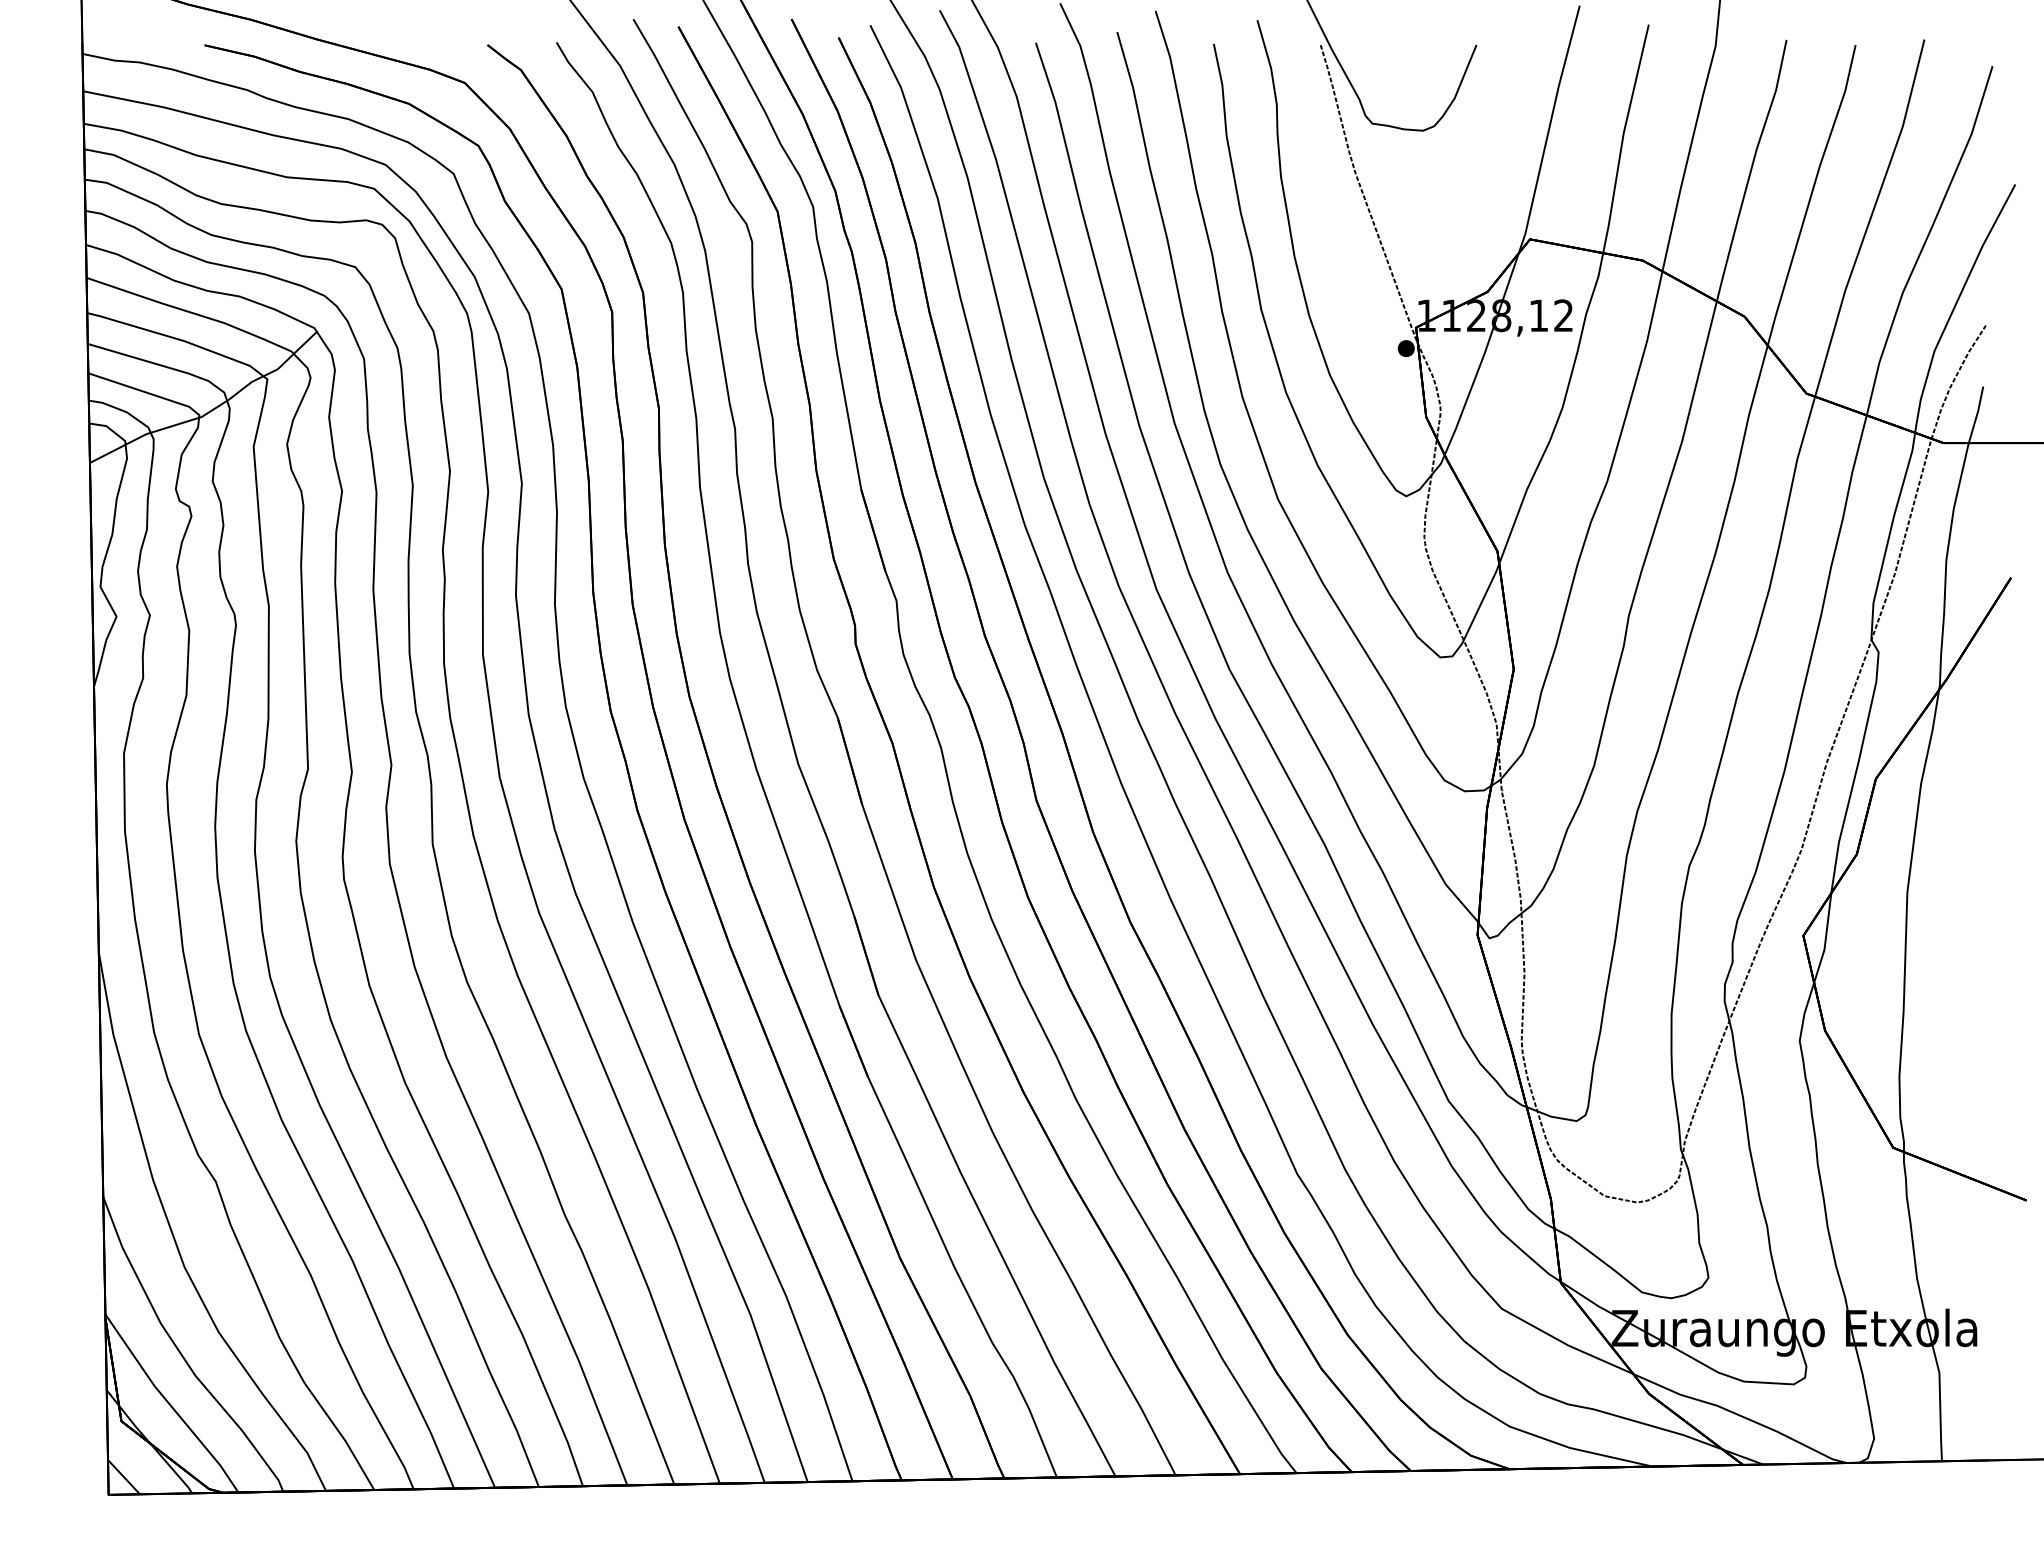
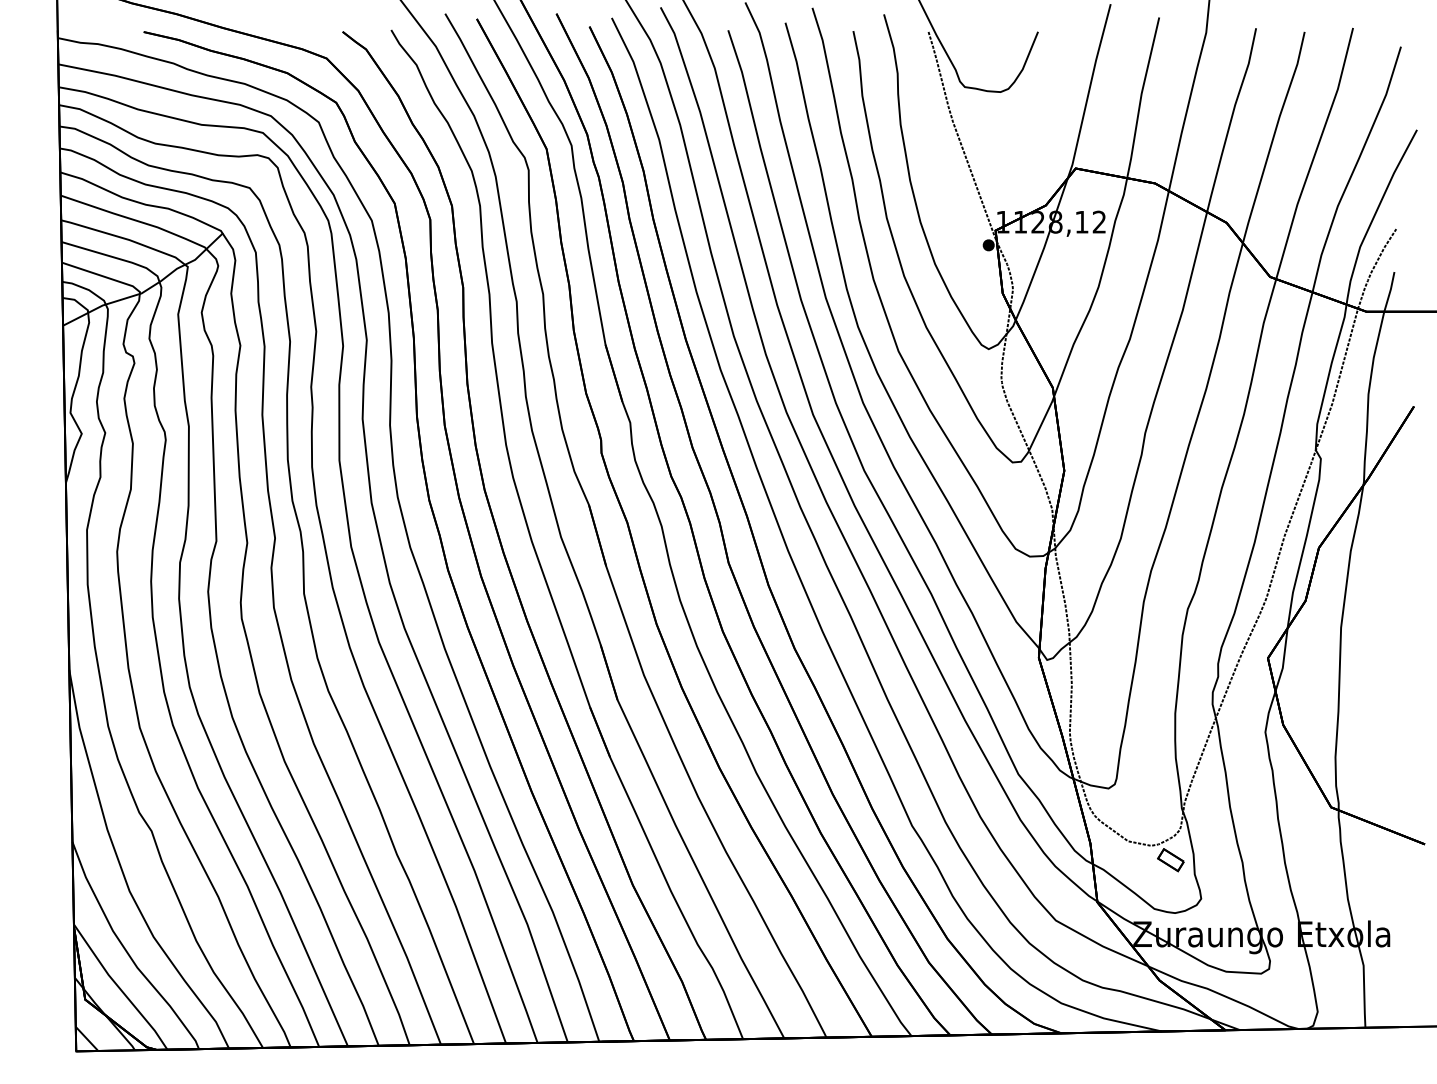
part: (1665, 1222) -> (1171, 859), added

